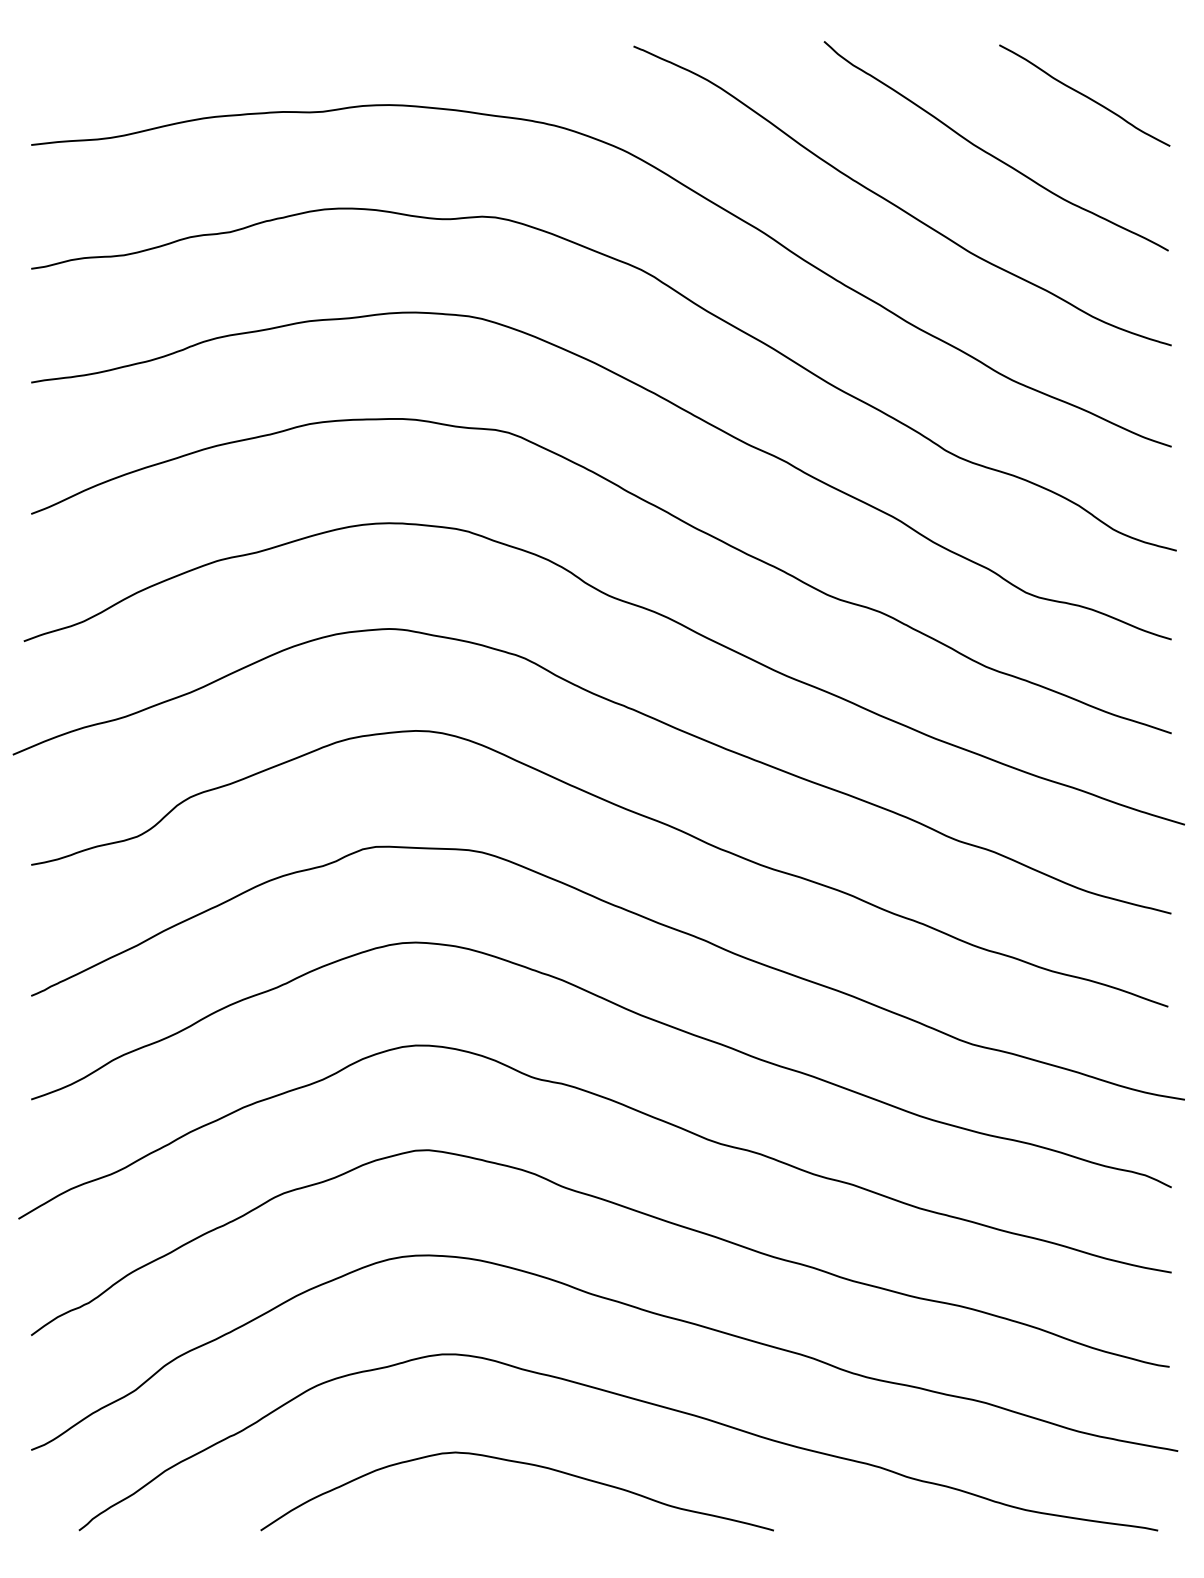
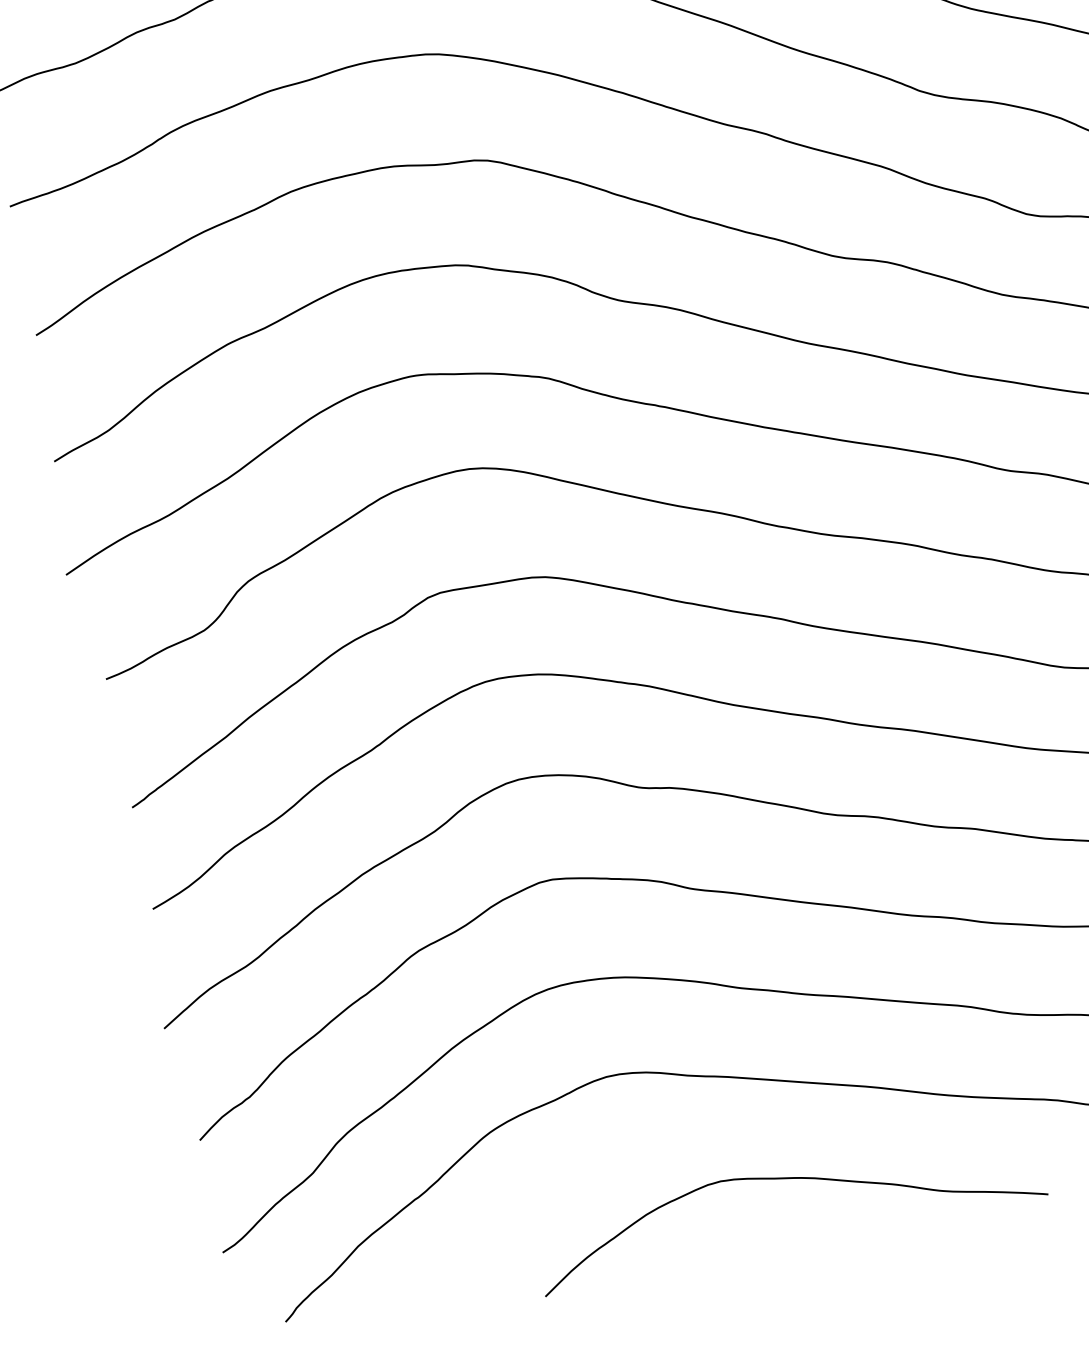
curve: (518, 1463) -> (784, 1179), moved

